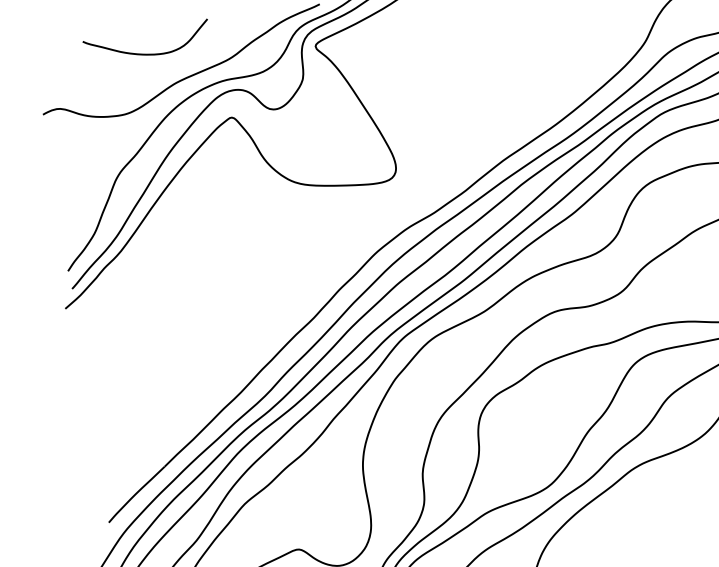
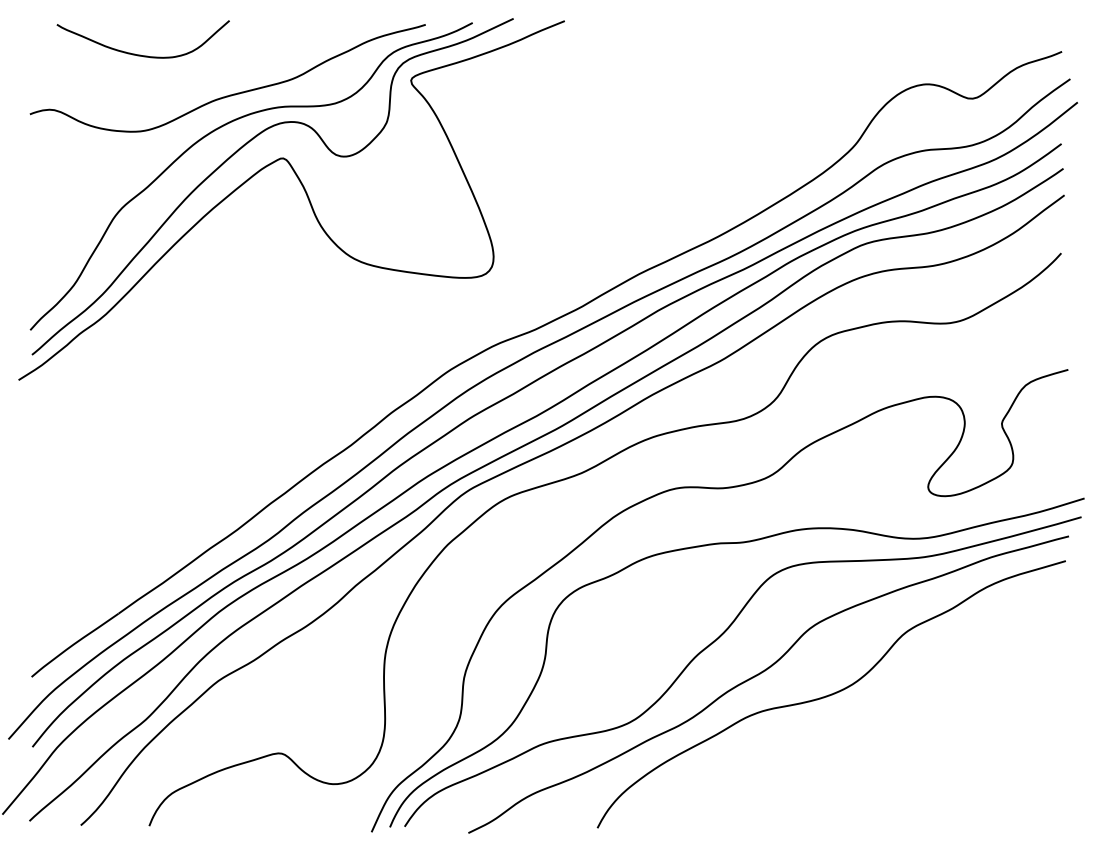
curve: (146, 53) -> (140, 54), moved

